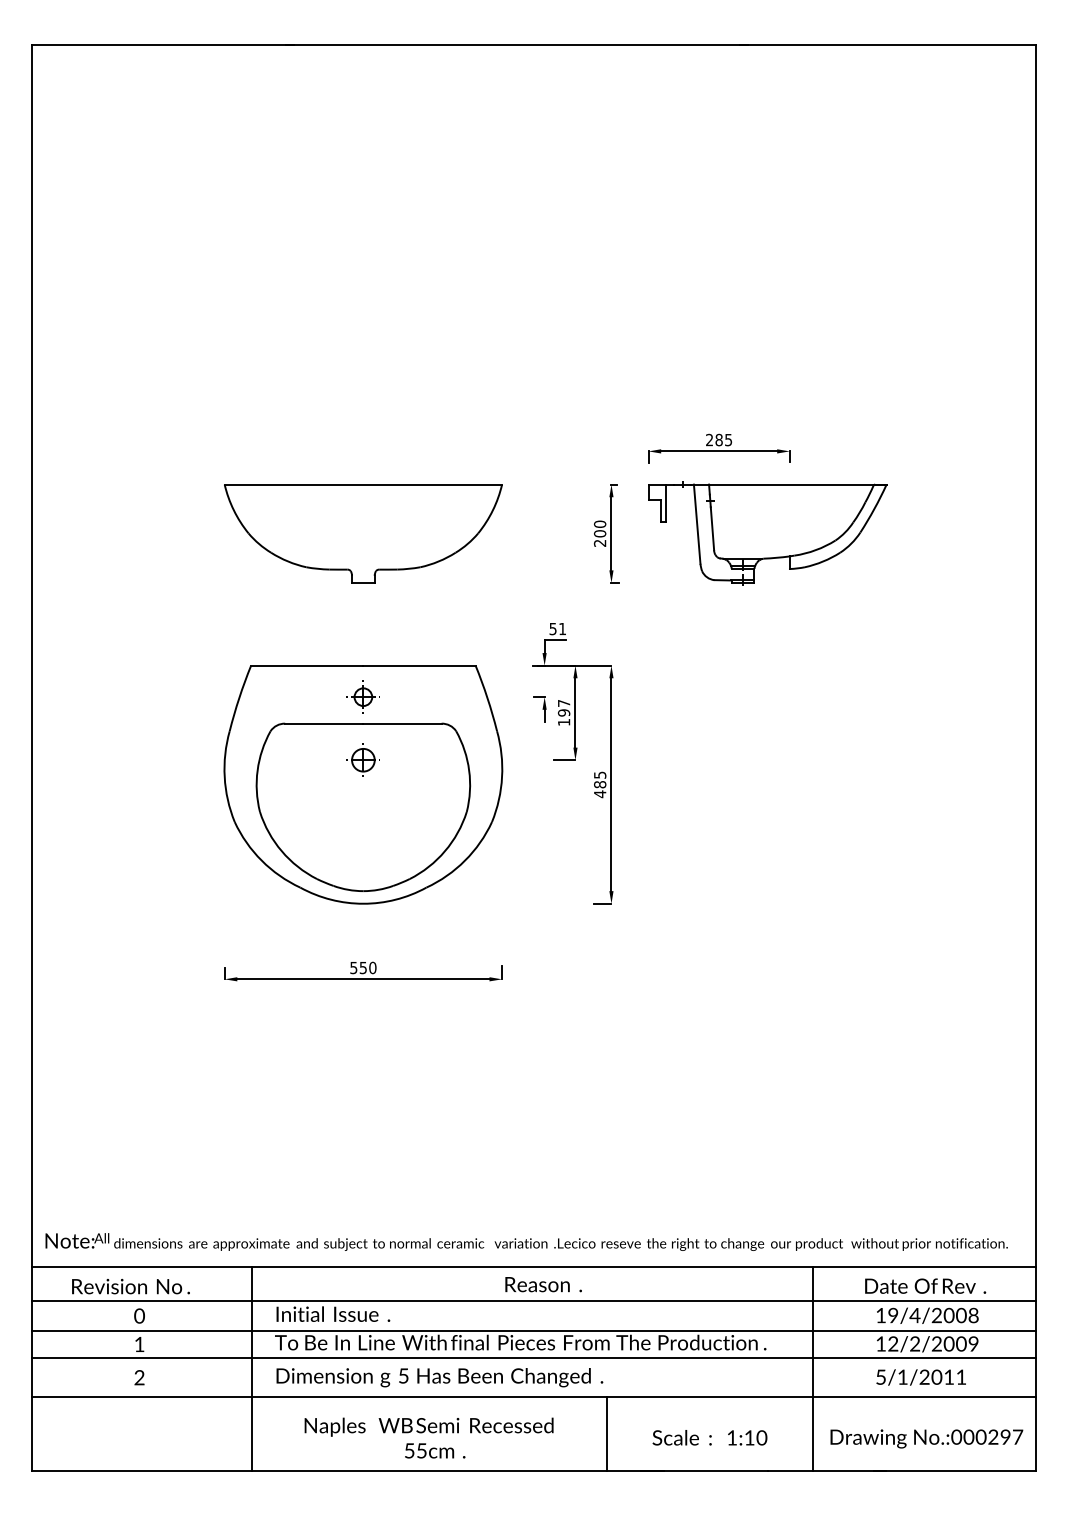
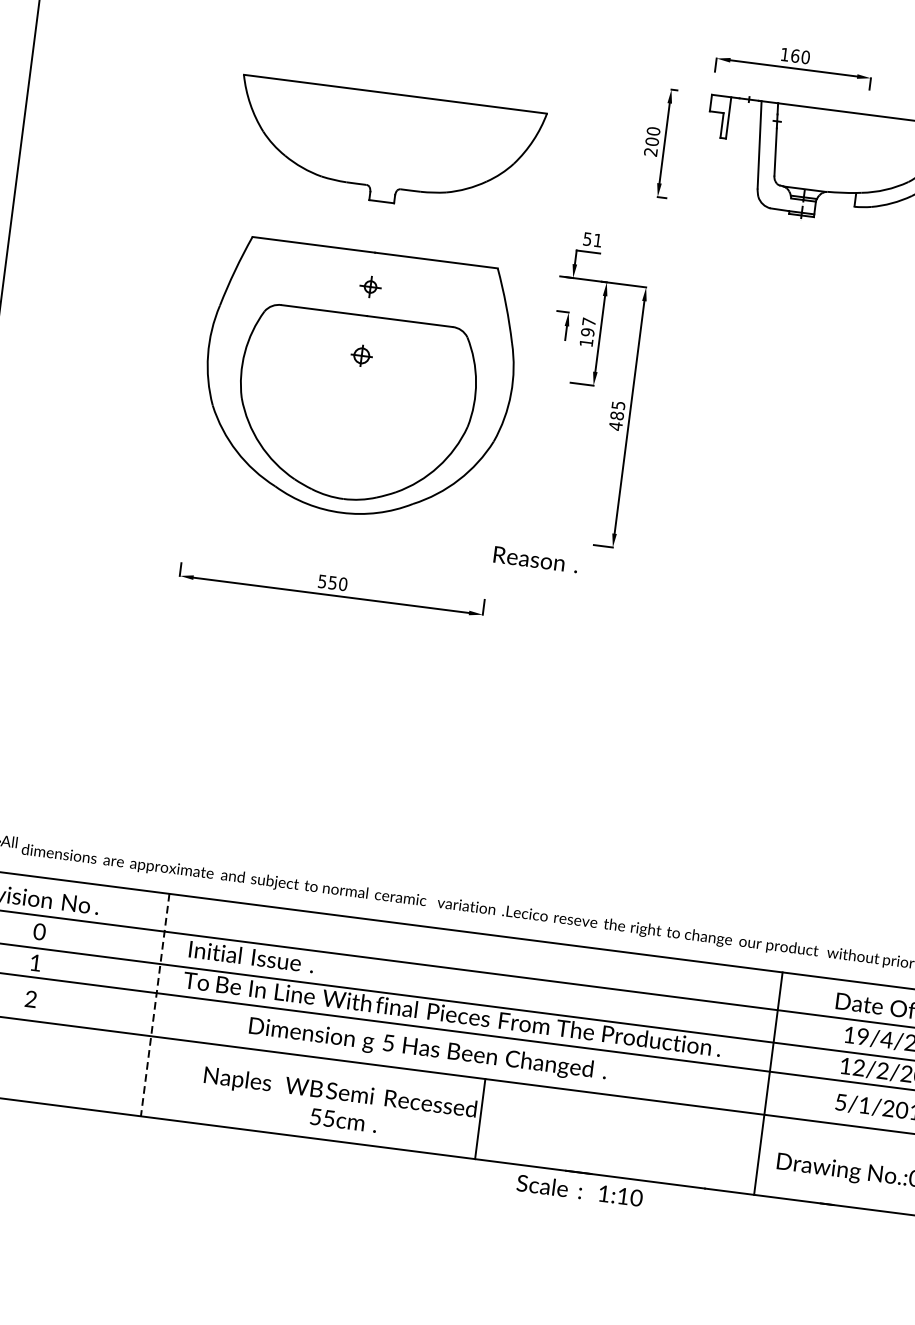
text: (719, 439) -> (795, 55), 285 -> 160
part: (363, 533) -> (388, 147), moved
part: (362, 696) -> (369, 286), size x0.6
part: (362, 759) -> (361, 355), size x0.6
text: (543, 1284) -> (535, 559), moved
line: (252, 1368) -> (155, 1004), solid -> dashed
text: (439, 1377) -> (427, 1049), moved
line: (606, 1433) -> (479, 1118), moved
text: (709, 1437) -> (579, 1190), moved

